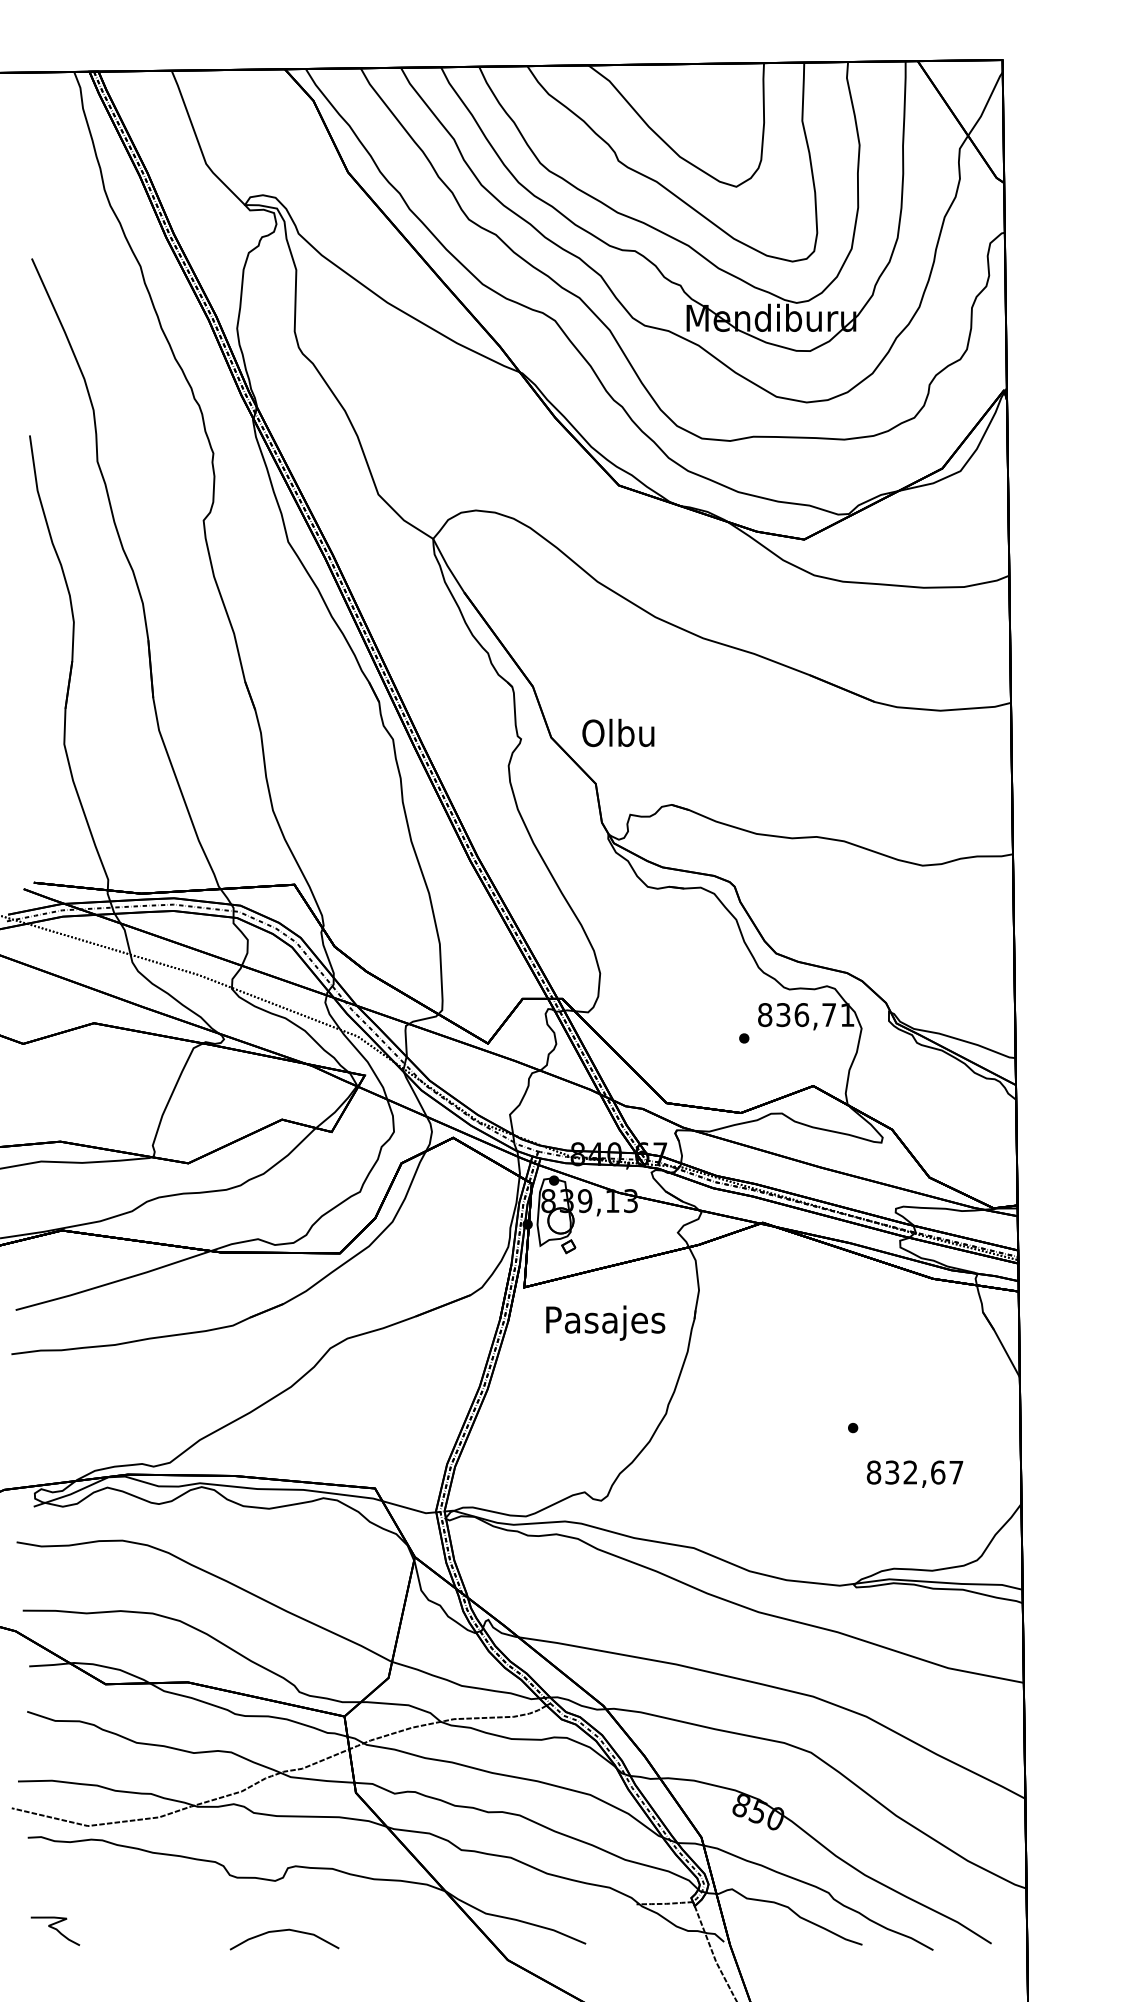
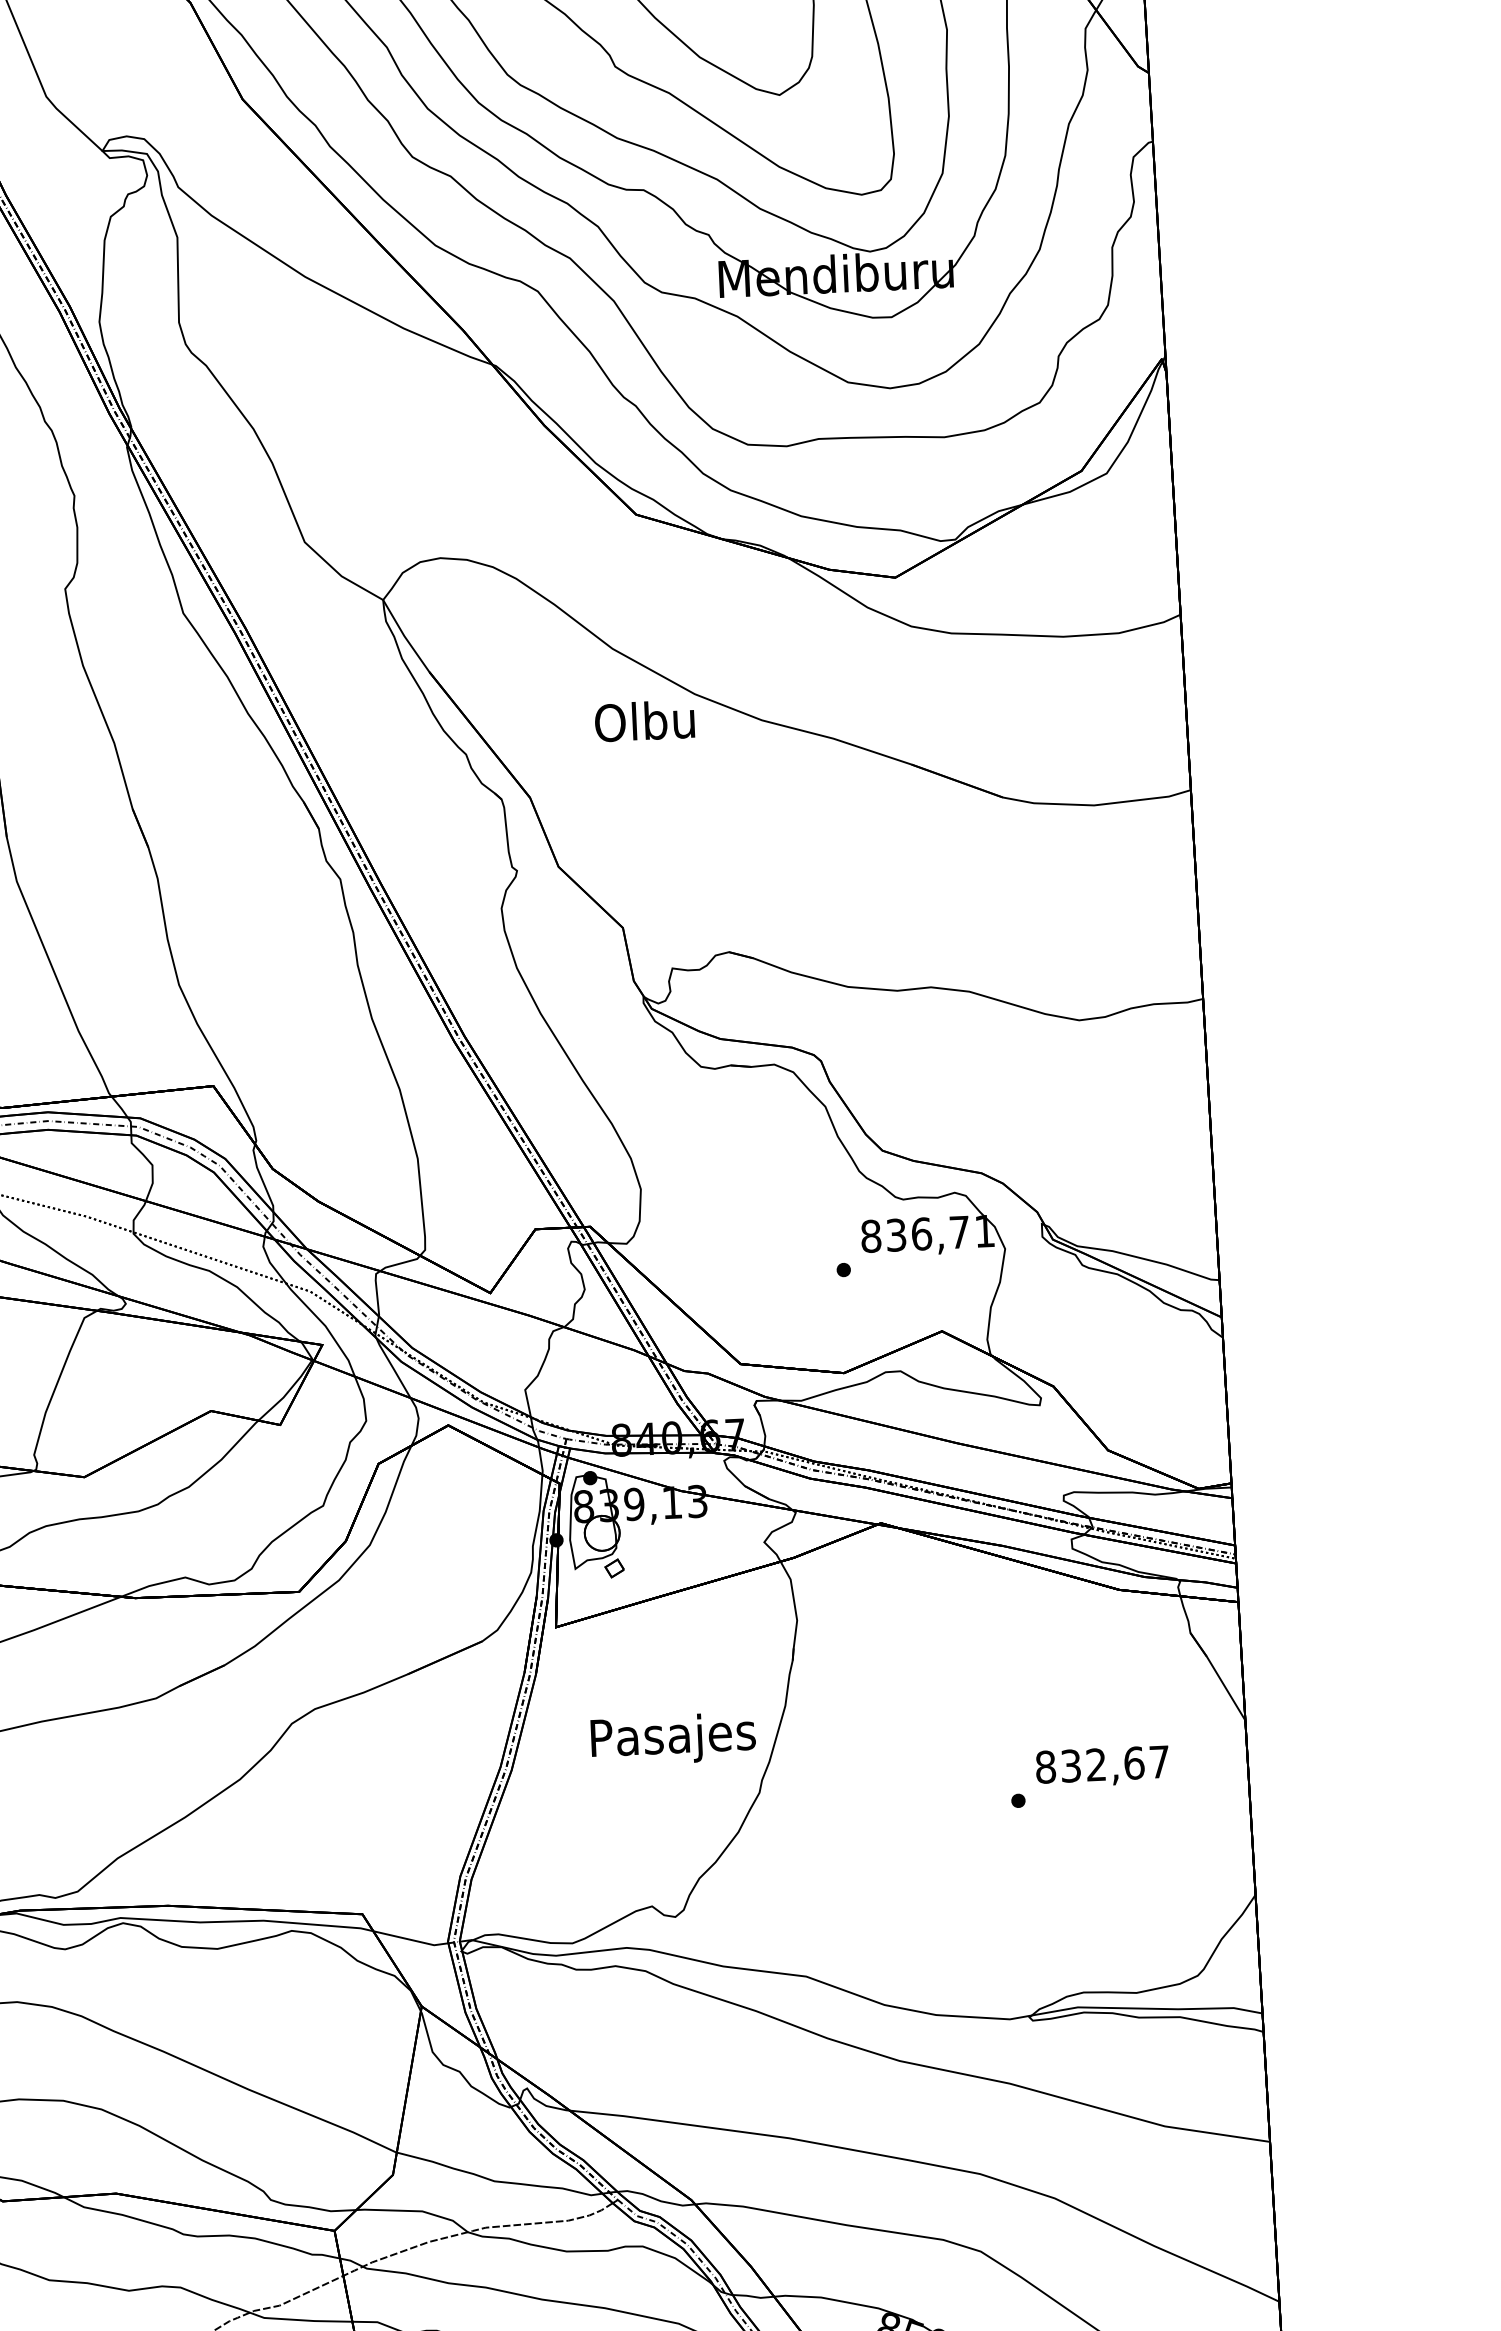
text: (618, 732) -> (644, 720), moved
text: (605, 1322) -> (673, 1738), moved
text: (914, 1473) -> (1101, 1765), moved

